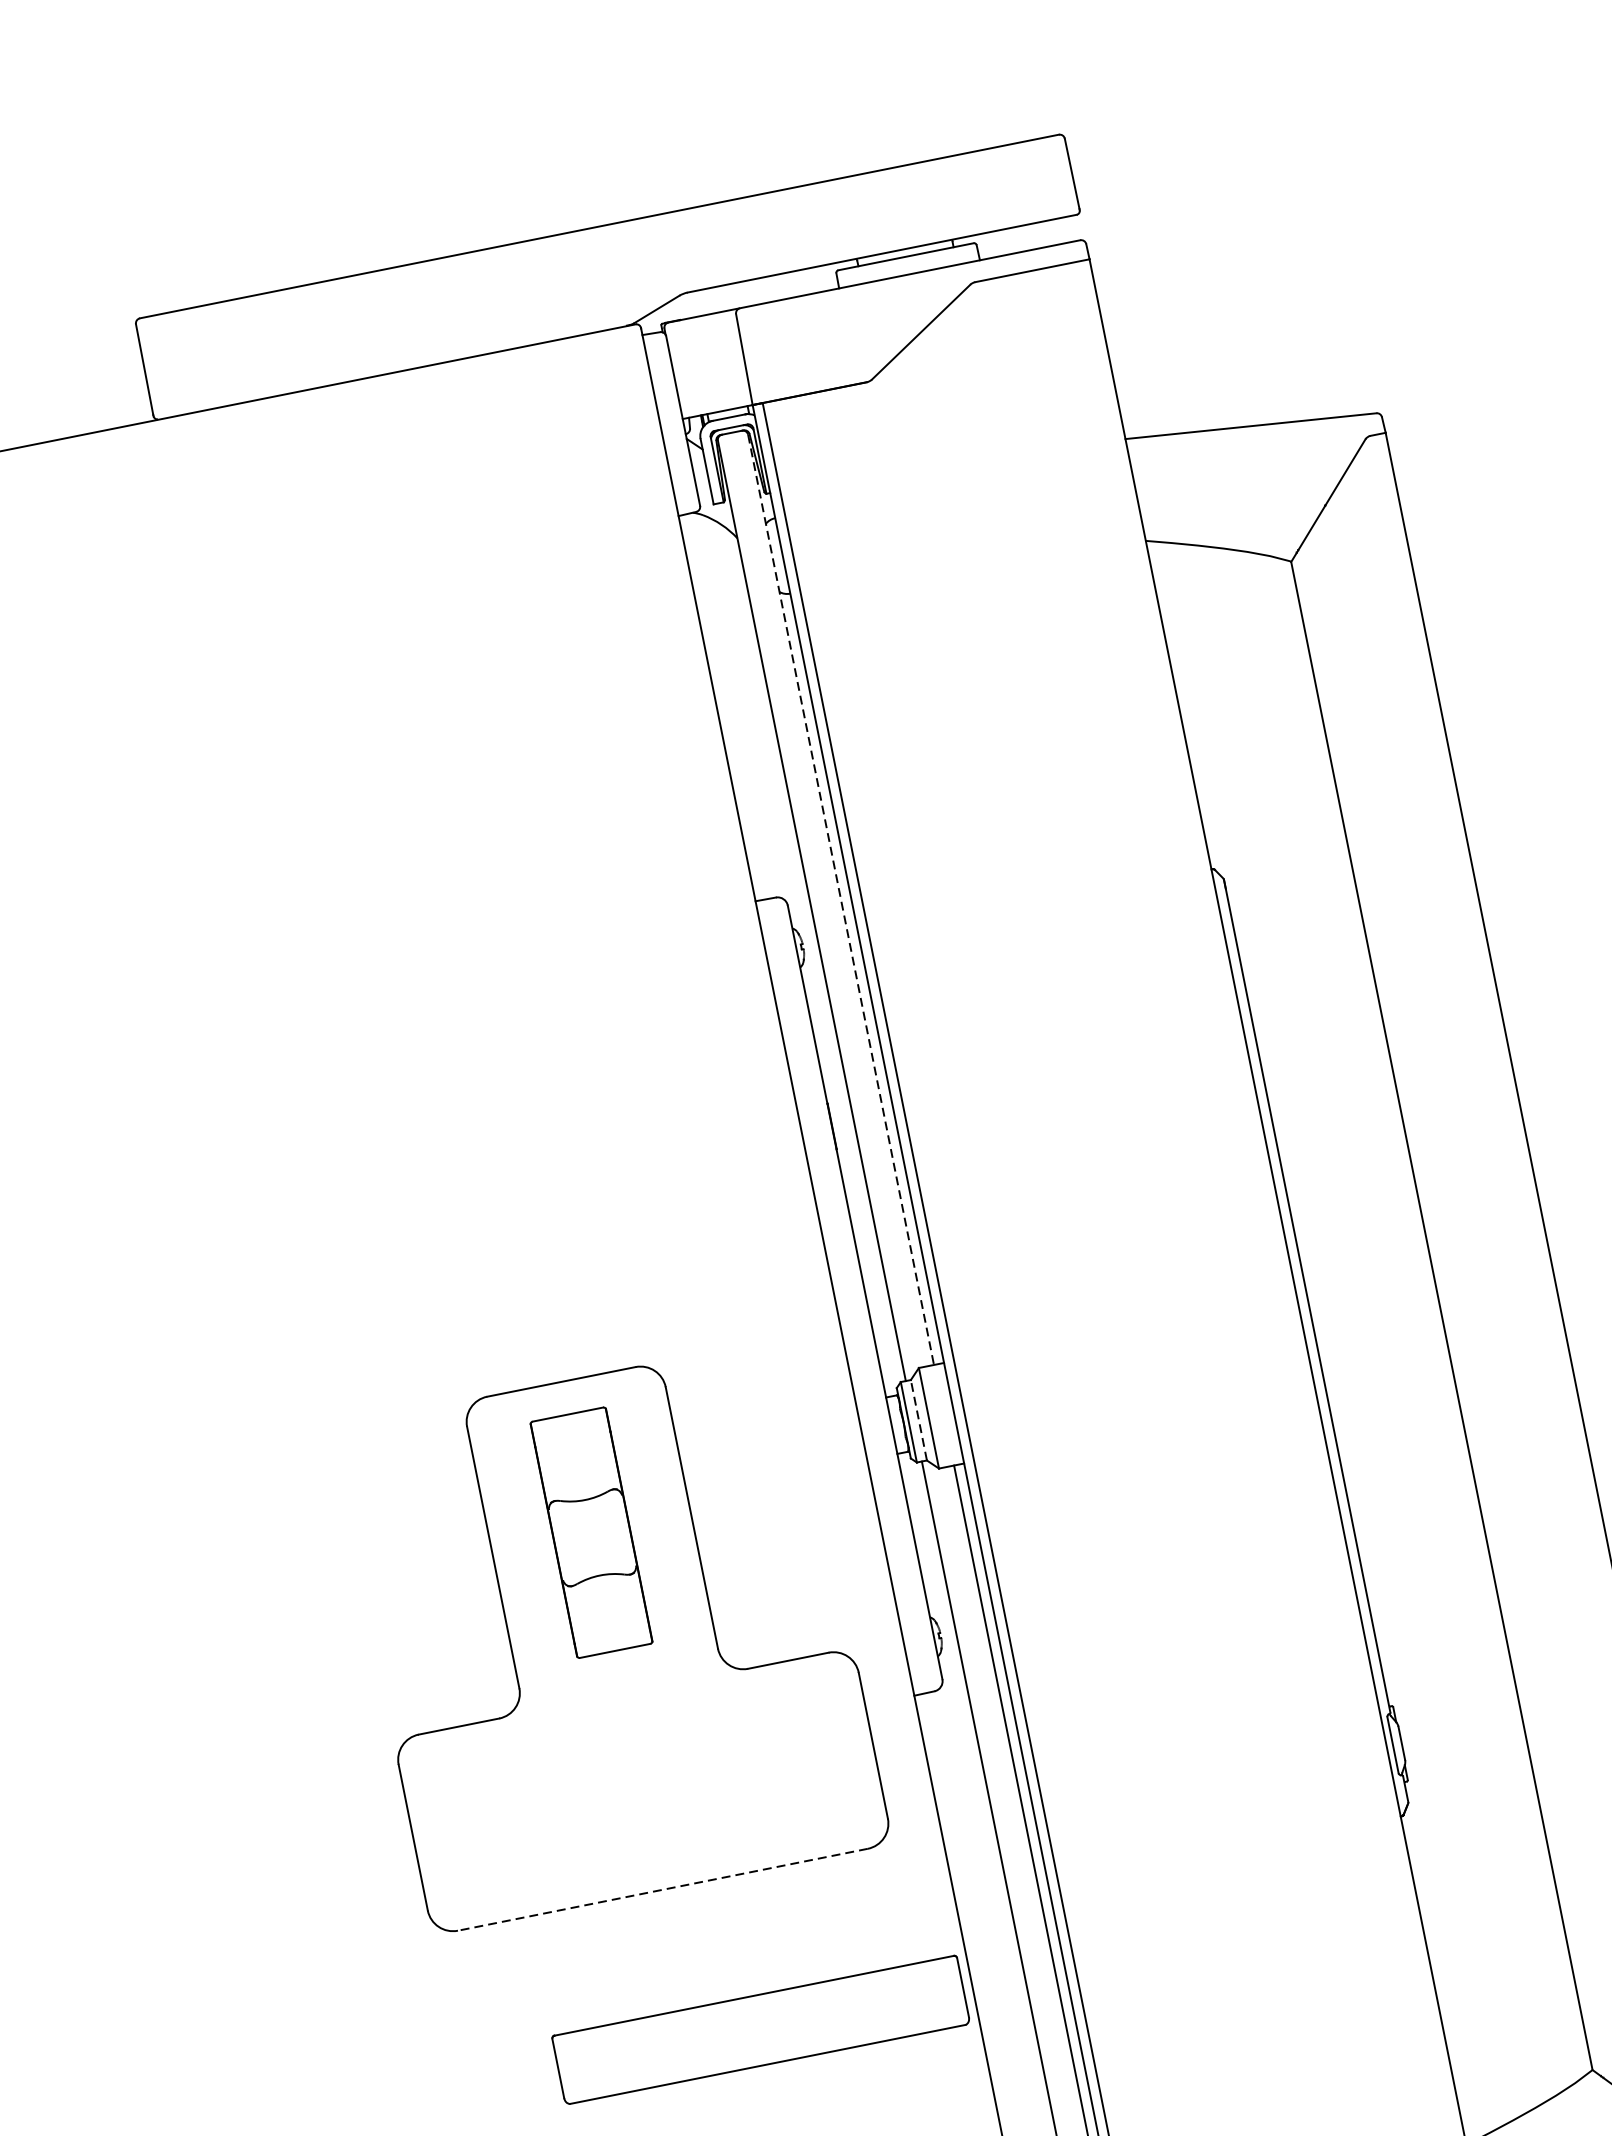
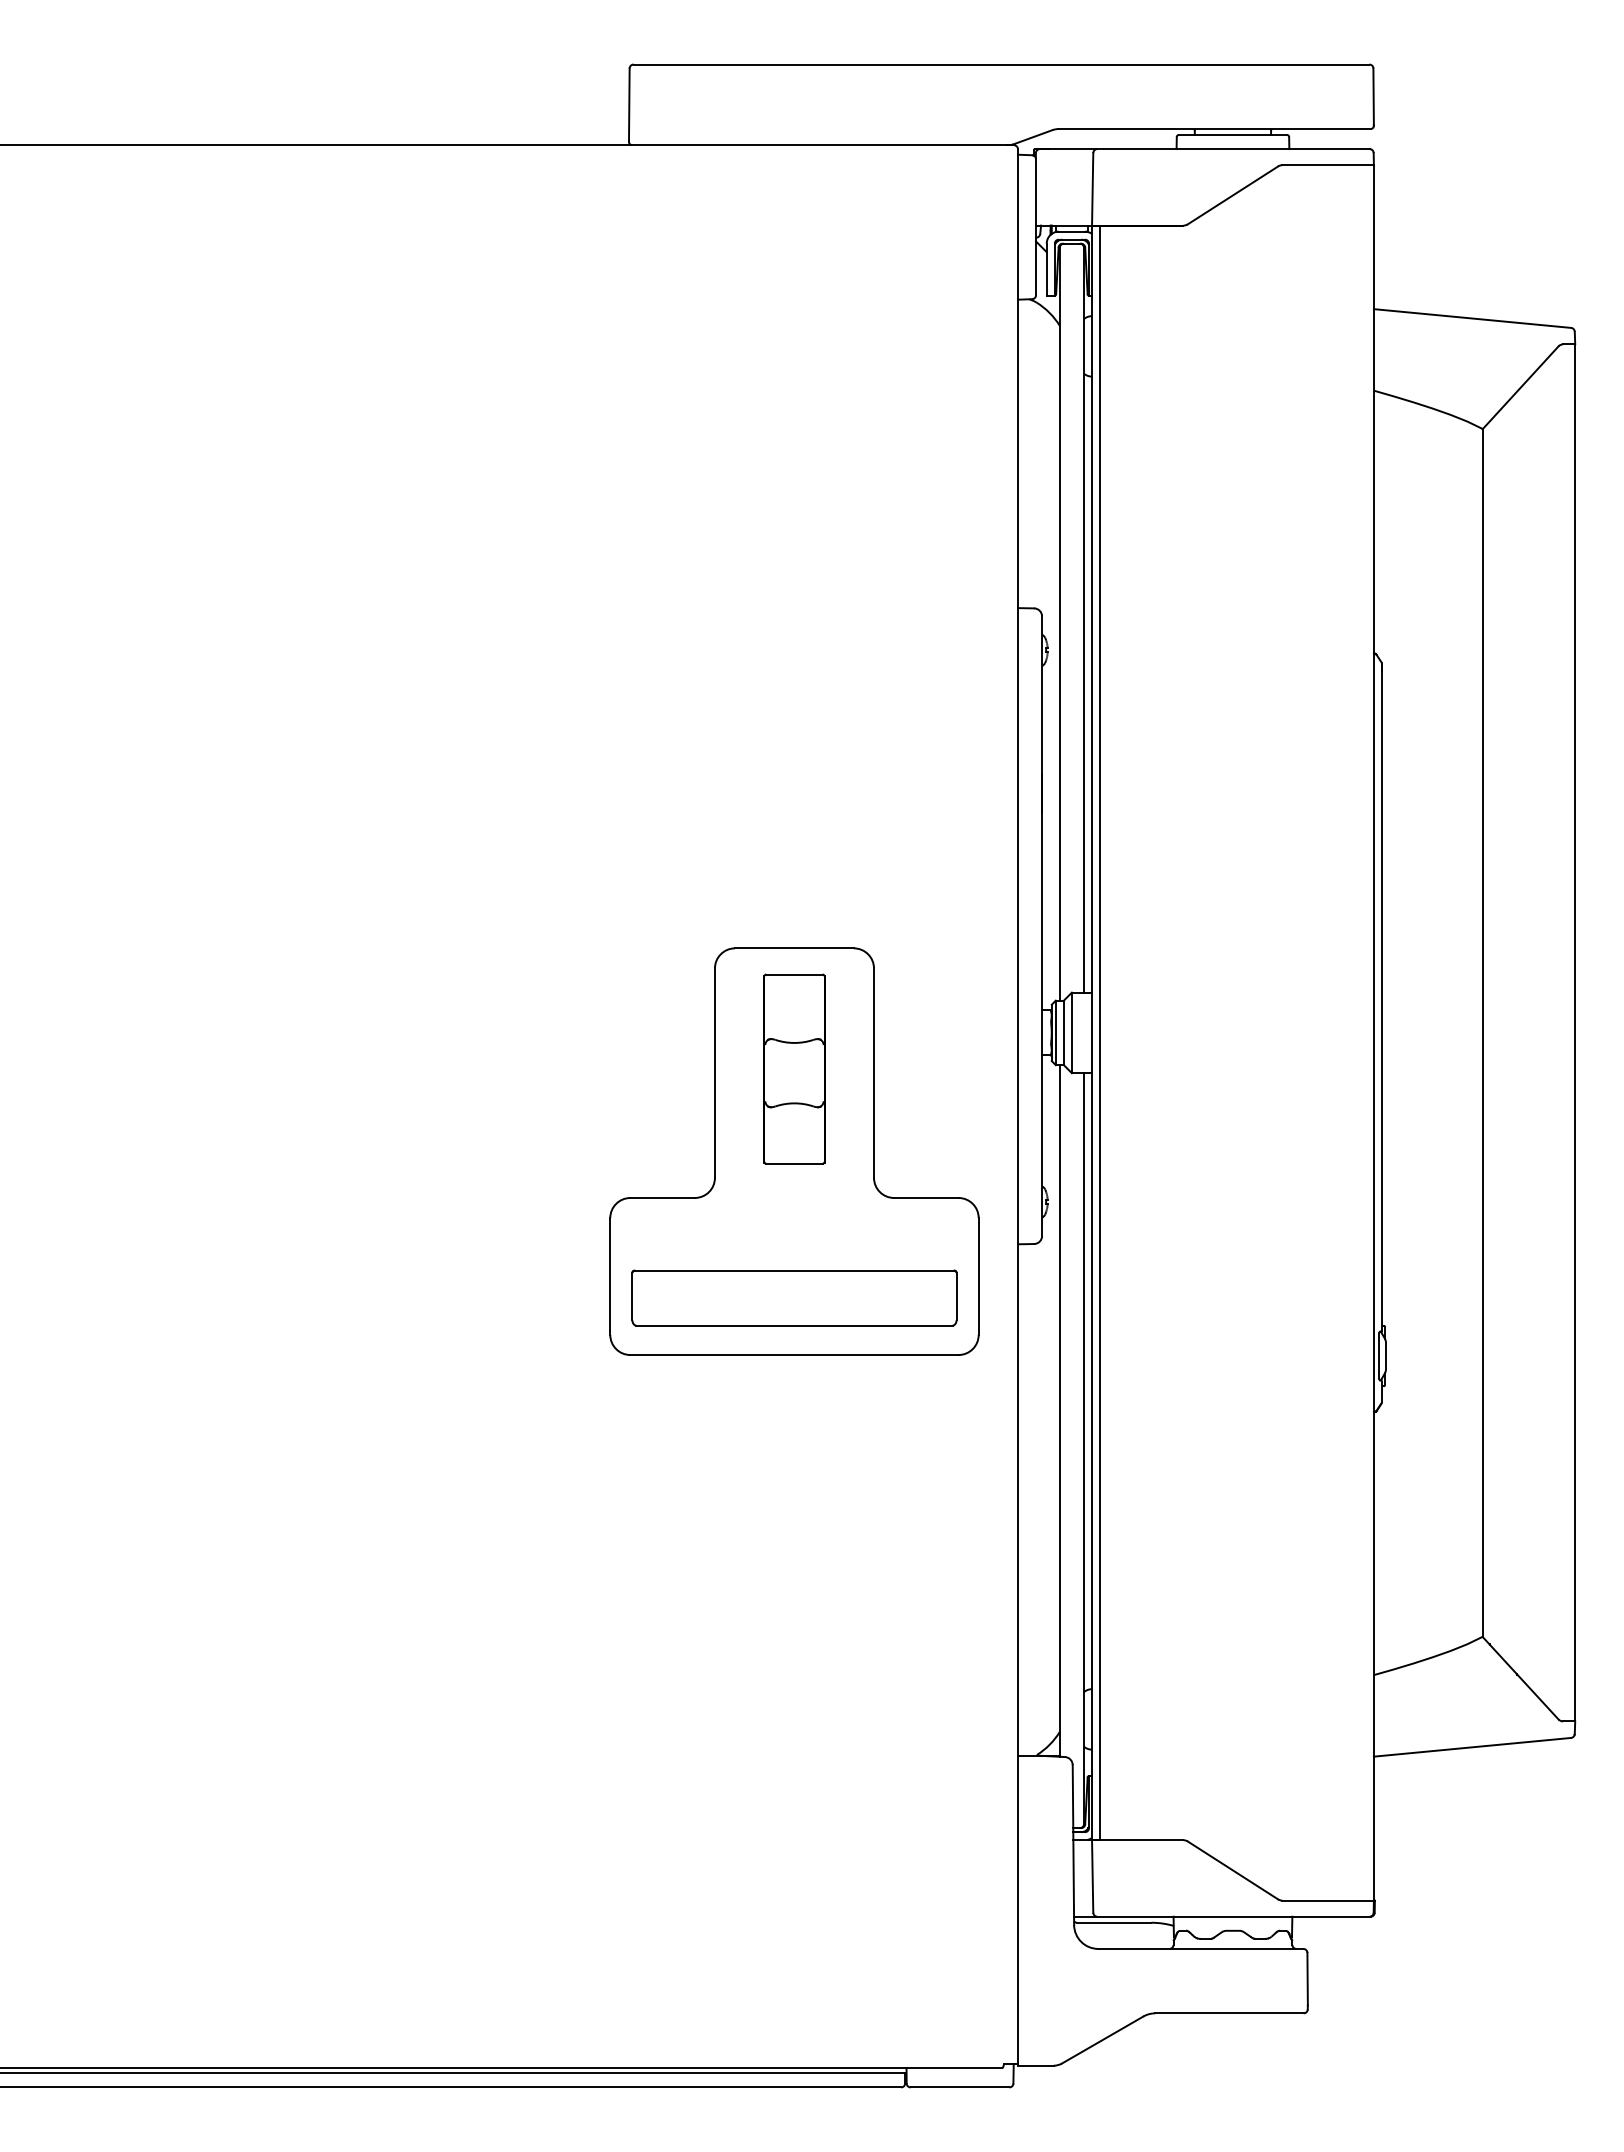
line: (840, 900) -> (1083, 620), dashed -> solid
line: (918, 1419) -> (1063, 1032), dashed -> solid
line: (661, 1890) -> (793, 1355), dashed -> solid
part: (760, 2029) -> (794, 1297), moved

